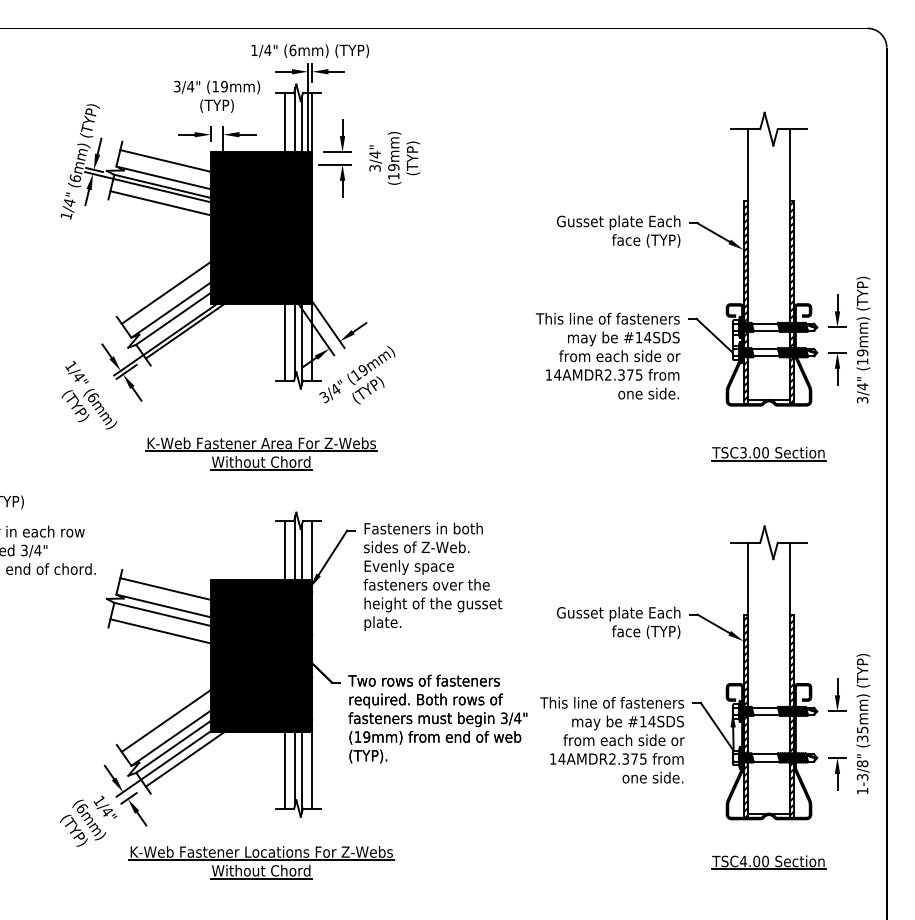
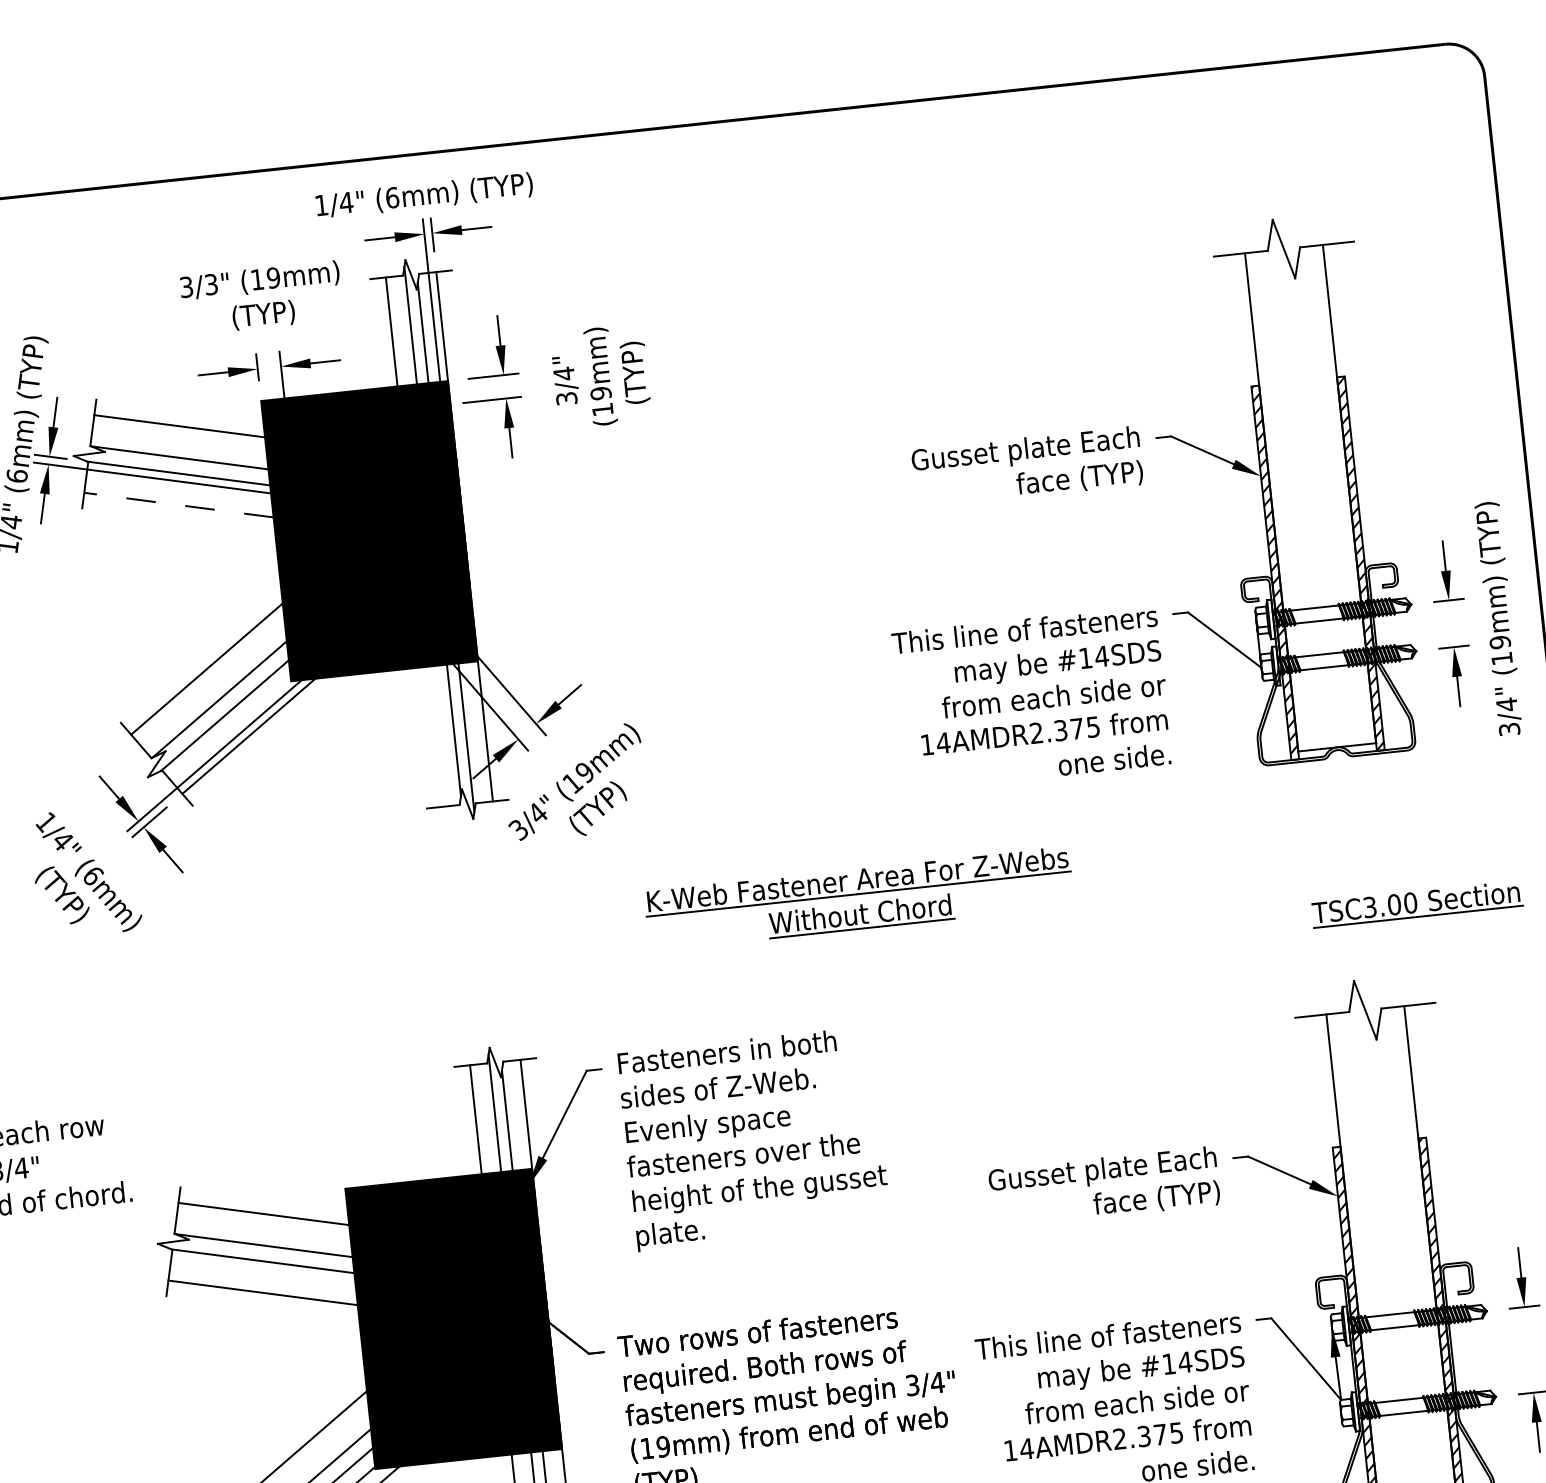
text: (190, 86) -> (210, 284), 3/4" -> 3/3"
line: (160, 203) -> (178, 505), solid -> dashed
line: (284, 342) -> (434, 736), removed
part: (261, 453) -> (859, 898), moved
part: (768, 453) -> (1416, 903), moved

